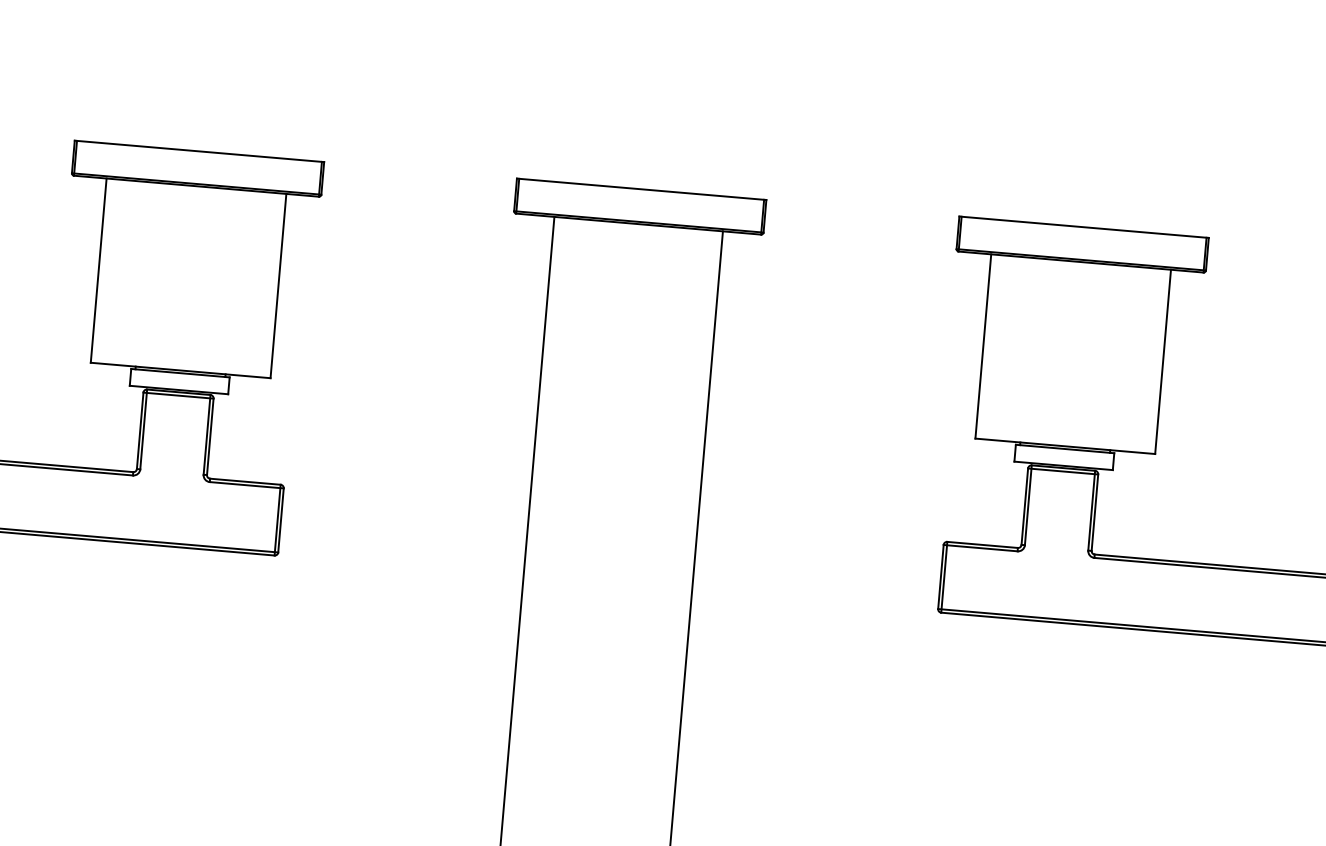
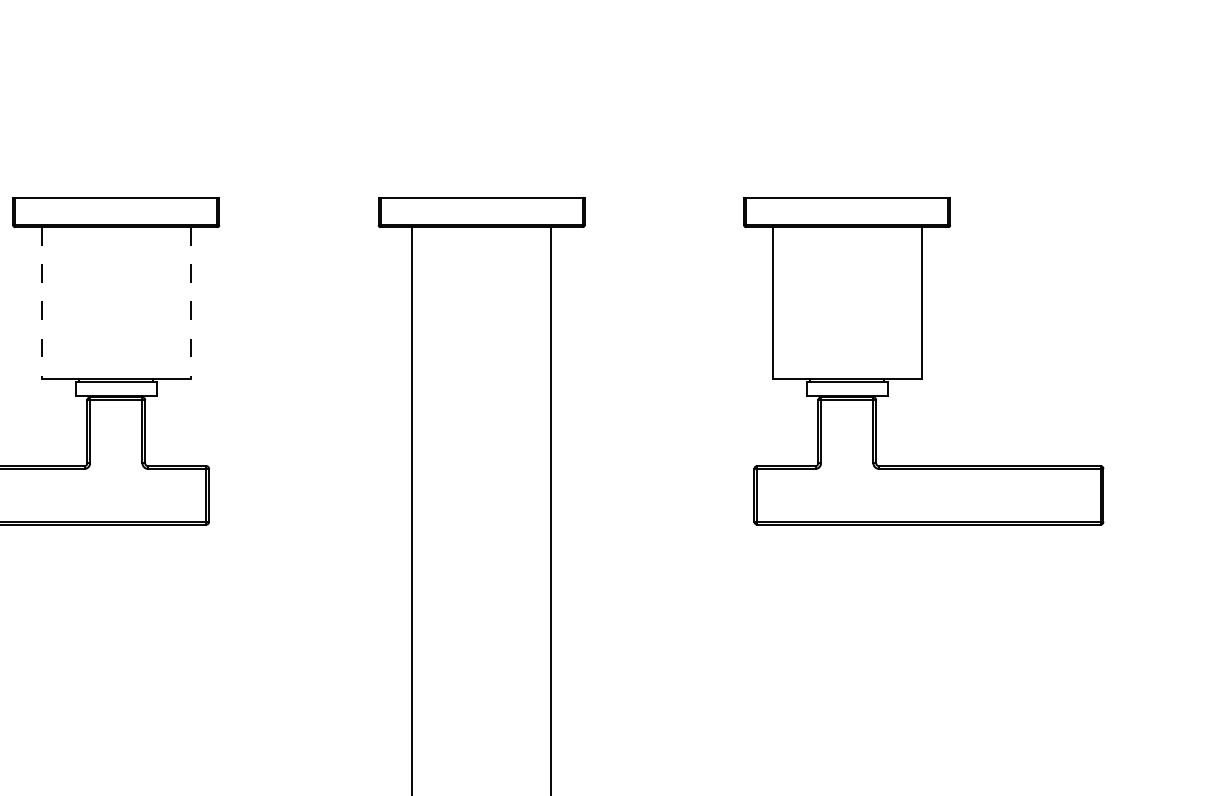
line: (99, 270) -> (42, 303), solid -> dashed
line: (278, 286) -> (190, 303), solid -> dashed

